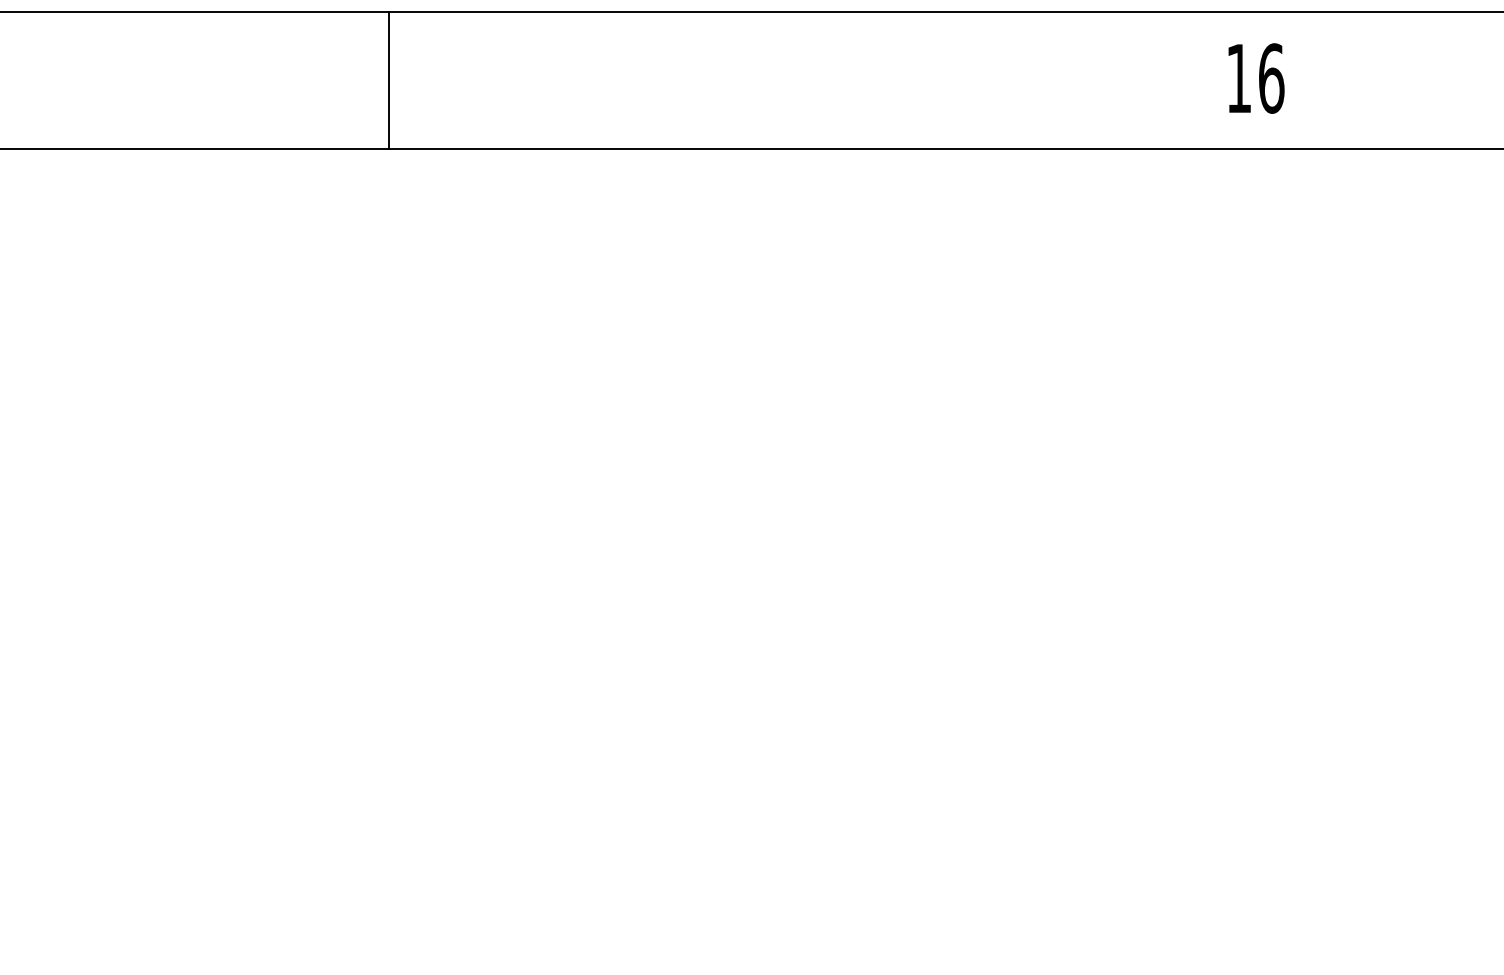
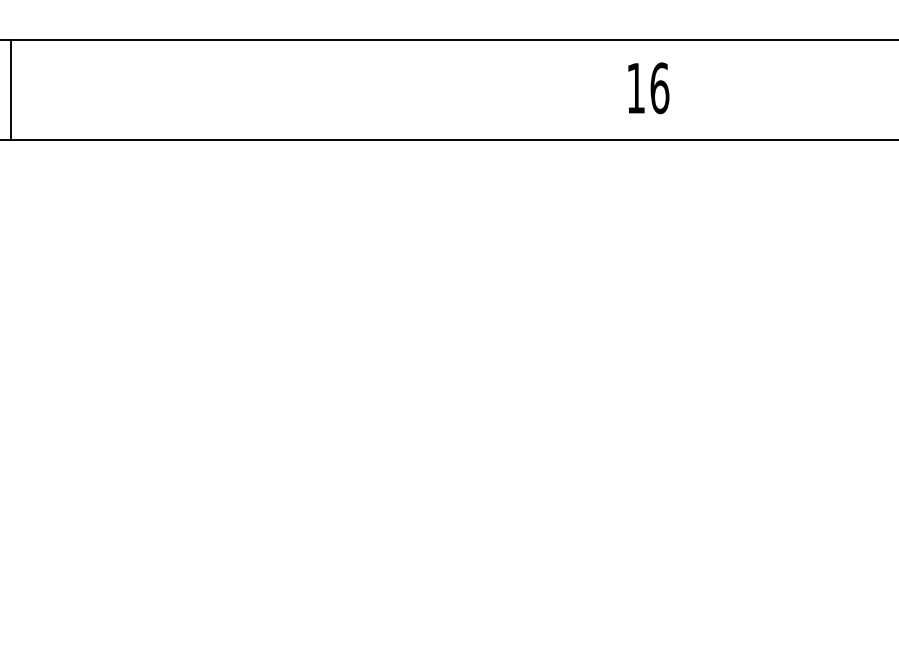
text: (1256, 78) -> (648, 88), moved
line: (389, 80) -> (11, 89), moved

